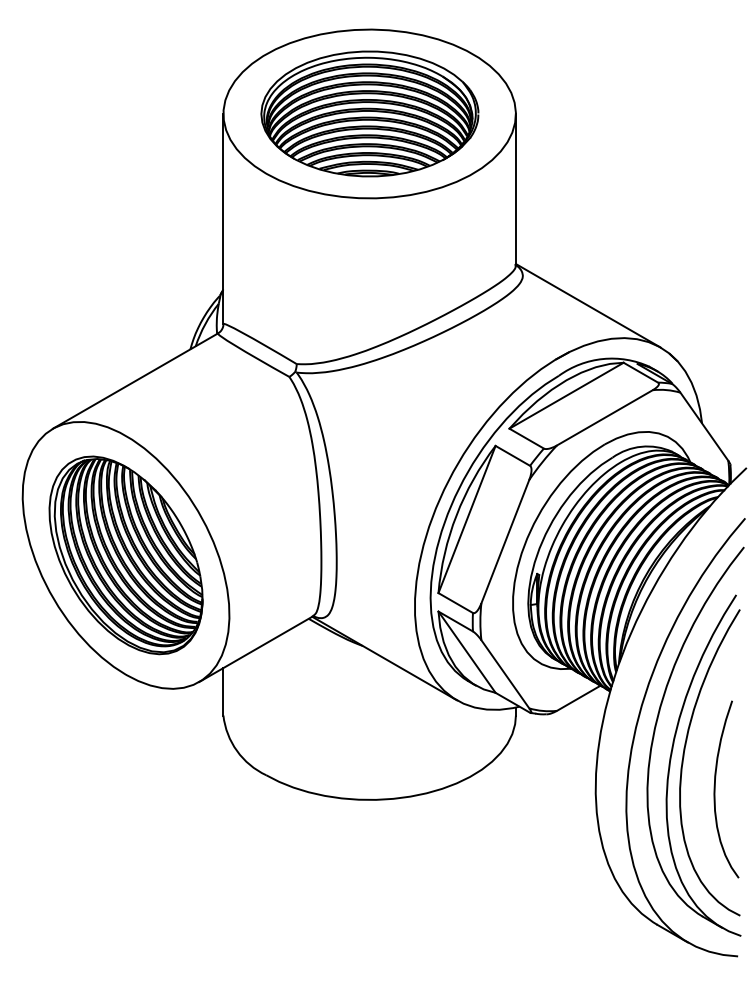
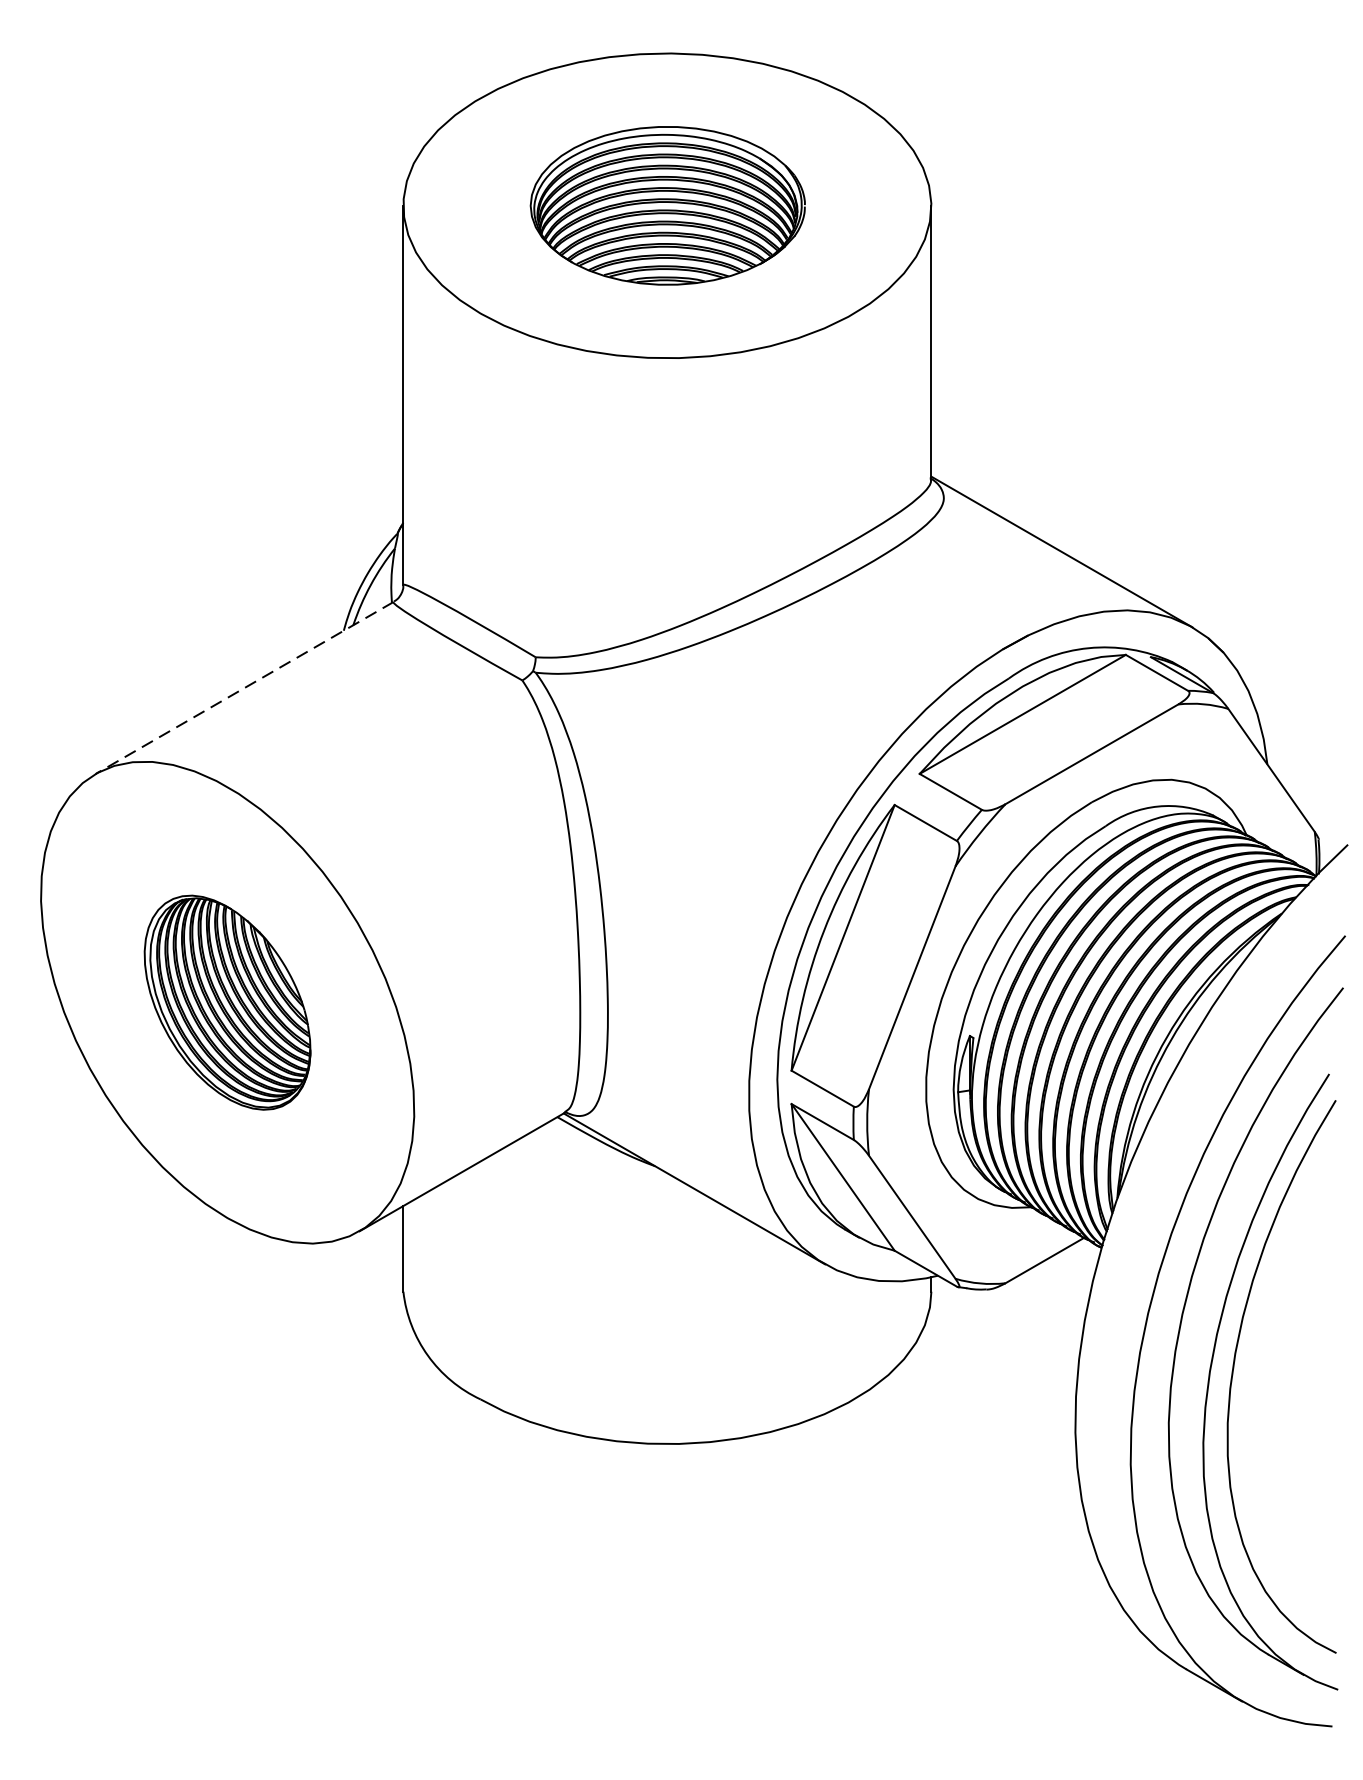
part: (369, 113) -> (667, 204), size x0.7
line: (135, 381) -> (244, 688), solid -> dashed
part: (125, 555) -> (226, 1002), size x0.6
curve: (715, 789) -> (1291, 1425), removed

